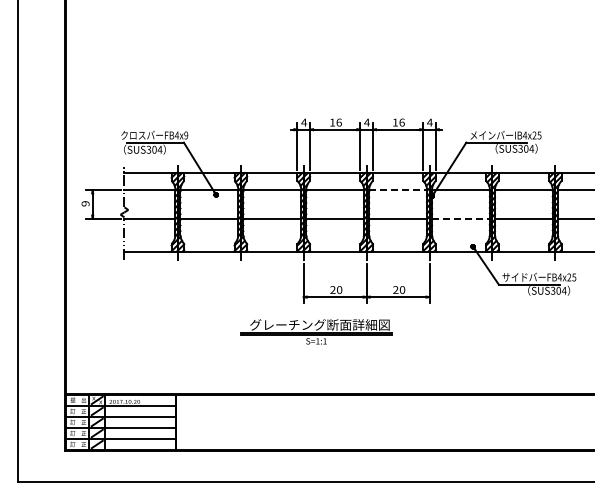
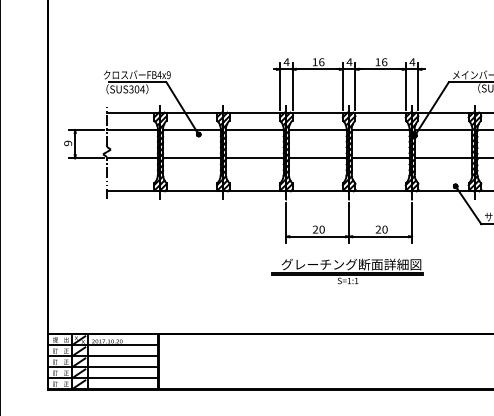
line: (398, 190) -> (381, 130), dashed -> solid
line: (460, 218) -> (443, 158), dashed -> solid
part: (316, 331) -> (348, 271), moved

